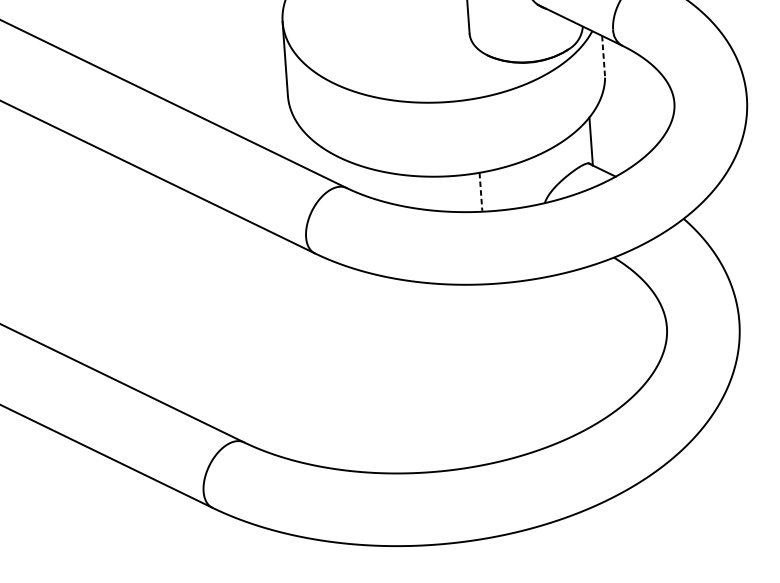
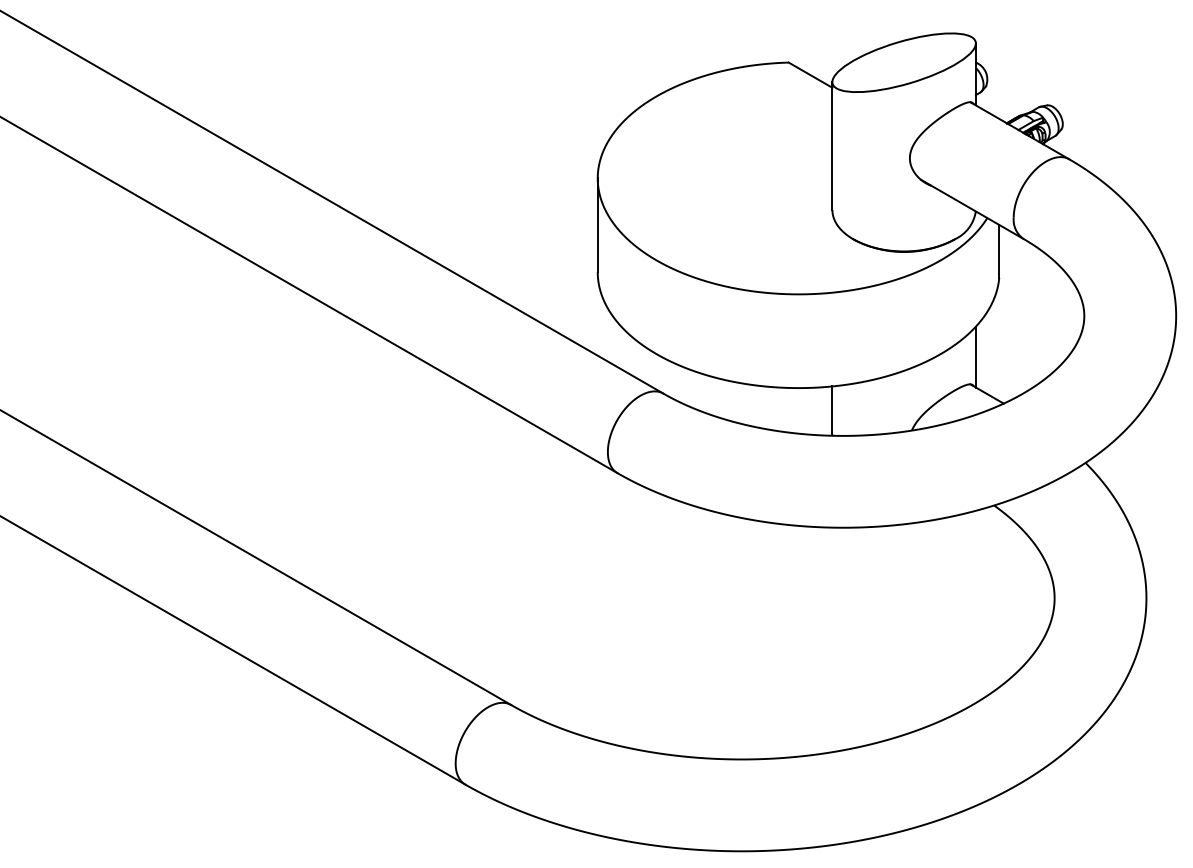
line: (603, 56) -> (999, 251), dashed -> solid
line: (481, 191) -> (832, 410), dashed -> solid

